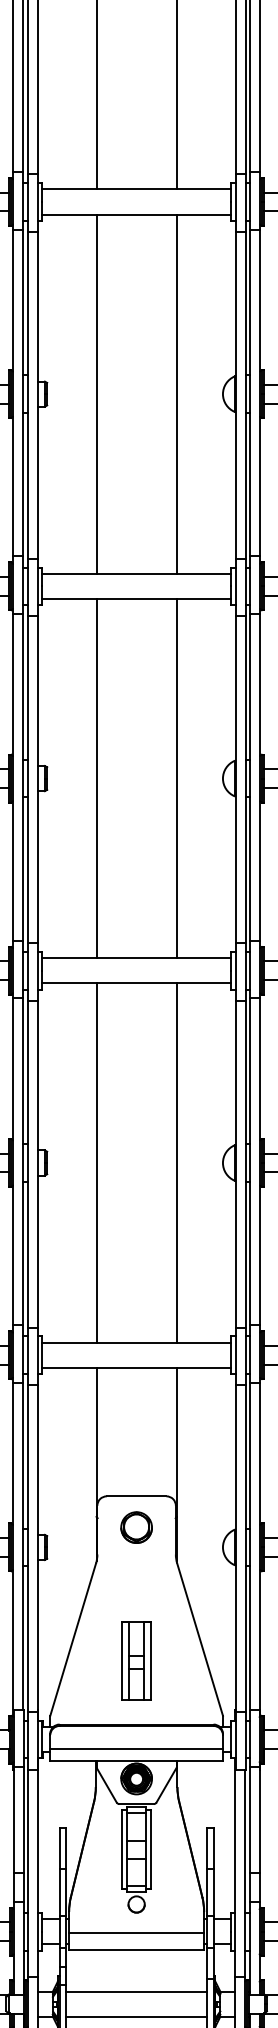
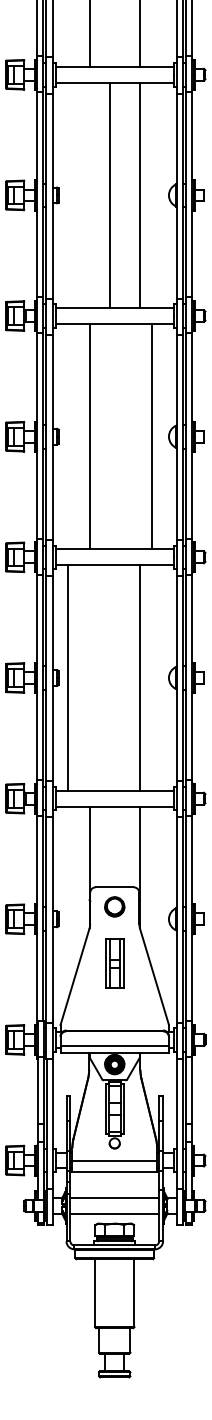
line: (96, 394) -> (109, 195), moved
line: (176, 778) -> (151, 436), moved
line: (96, 1162) -> (67, 677), moved
part: (136, 1660) -> (114, 963), moved

